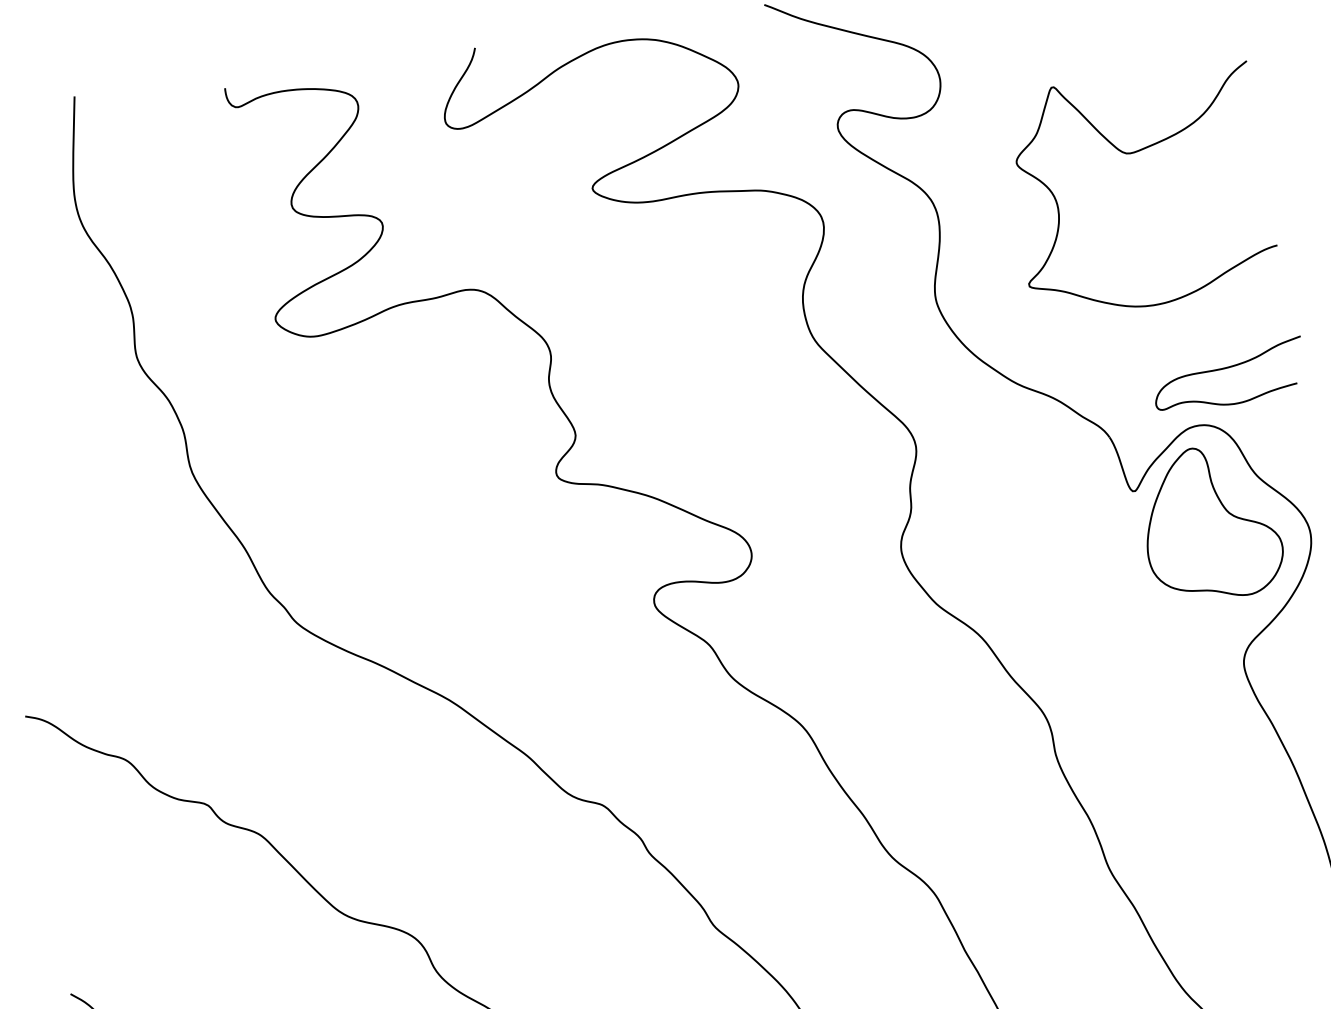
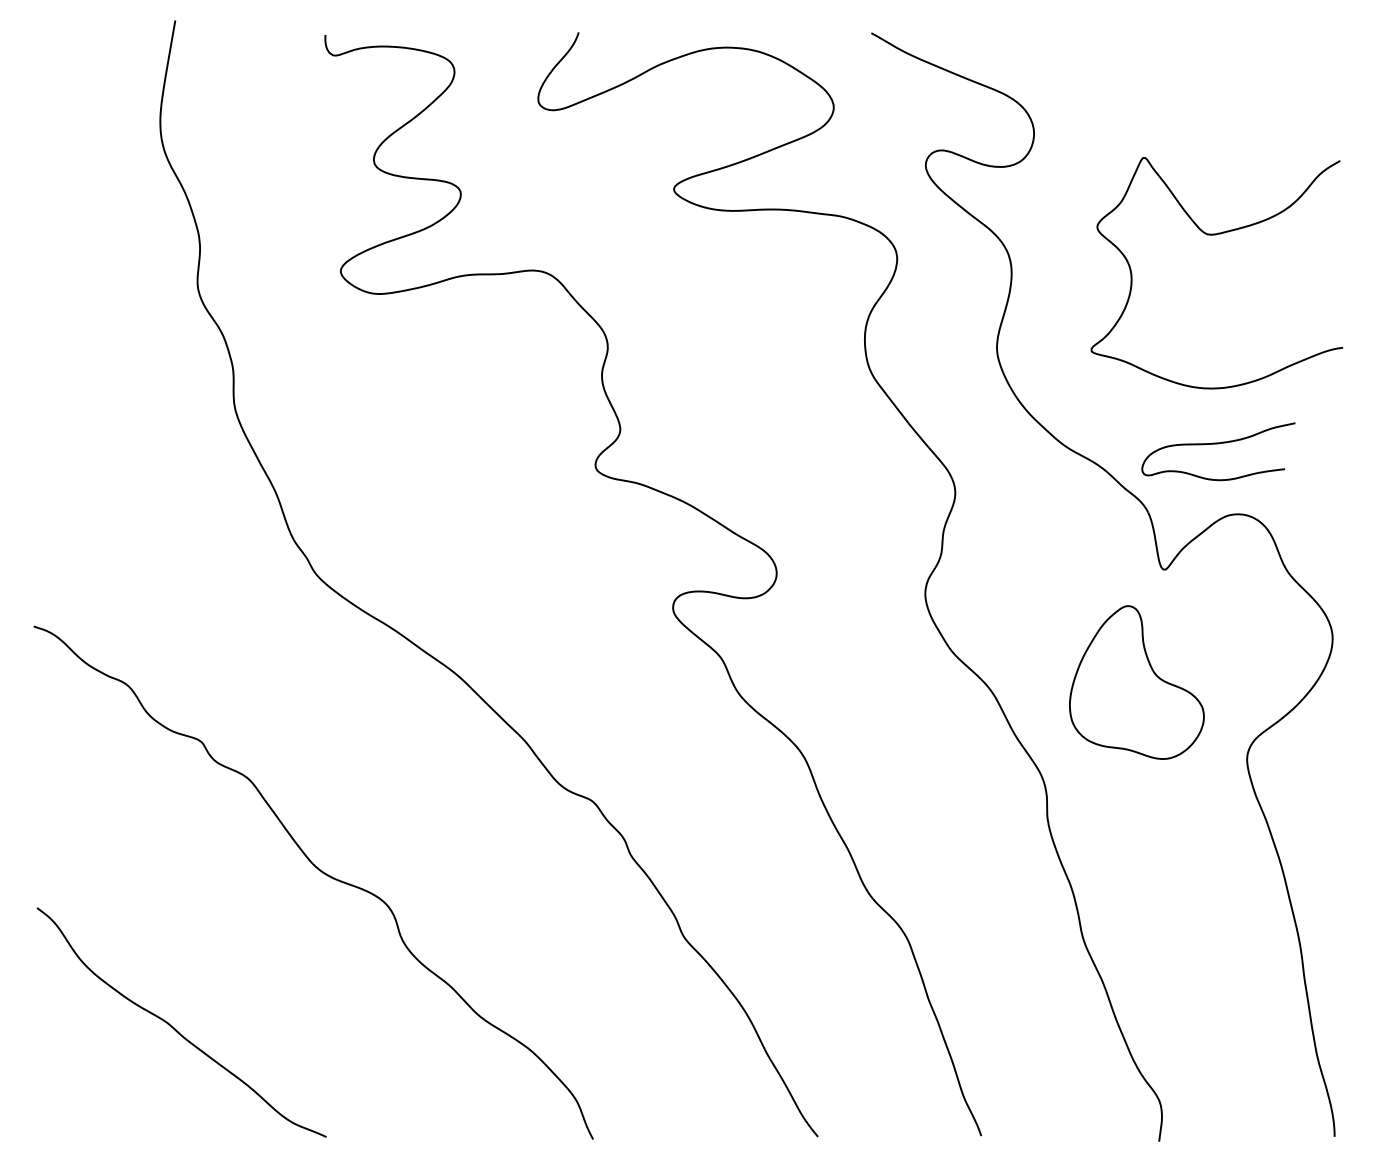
curve: (1227, 368) -> (1218, 444), moved
part: (1210, 523) -> (1136, 682), moved

